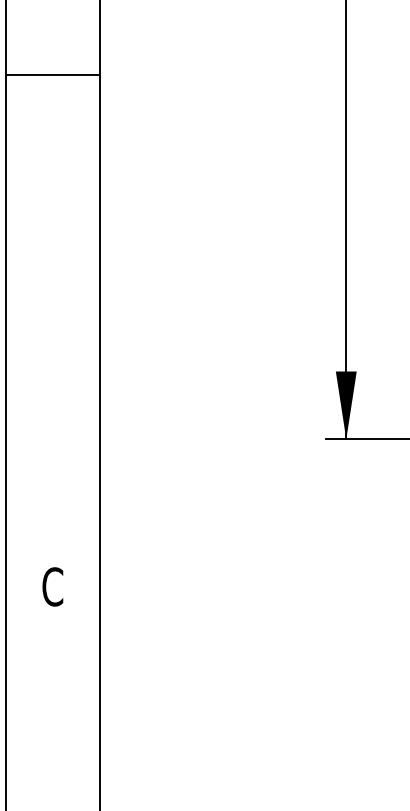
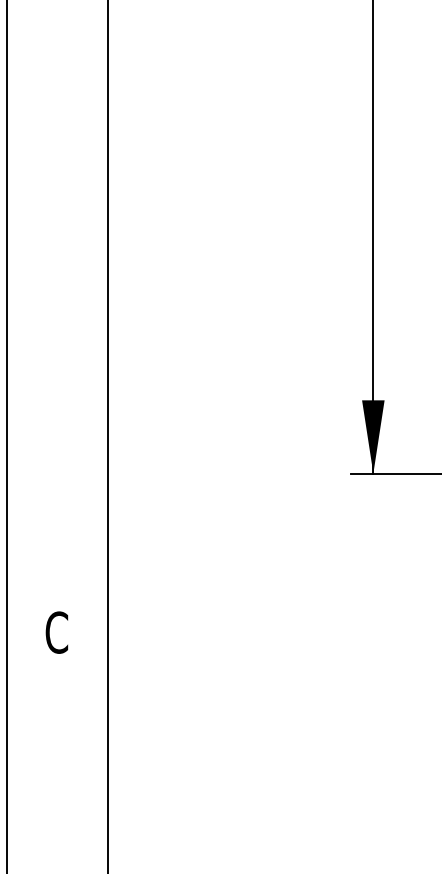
line: (53, 74) -> (57, 80), removed

